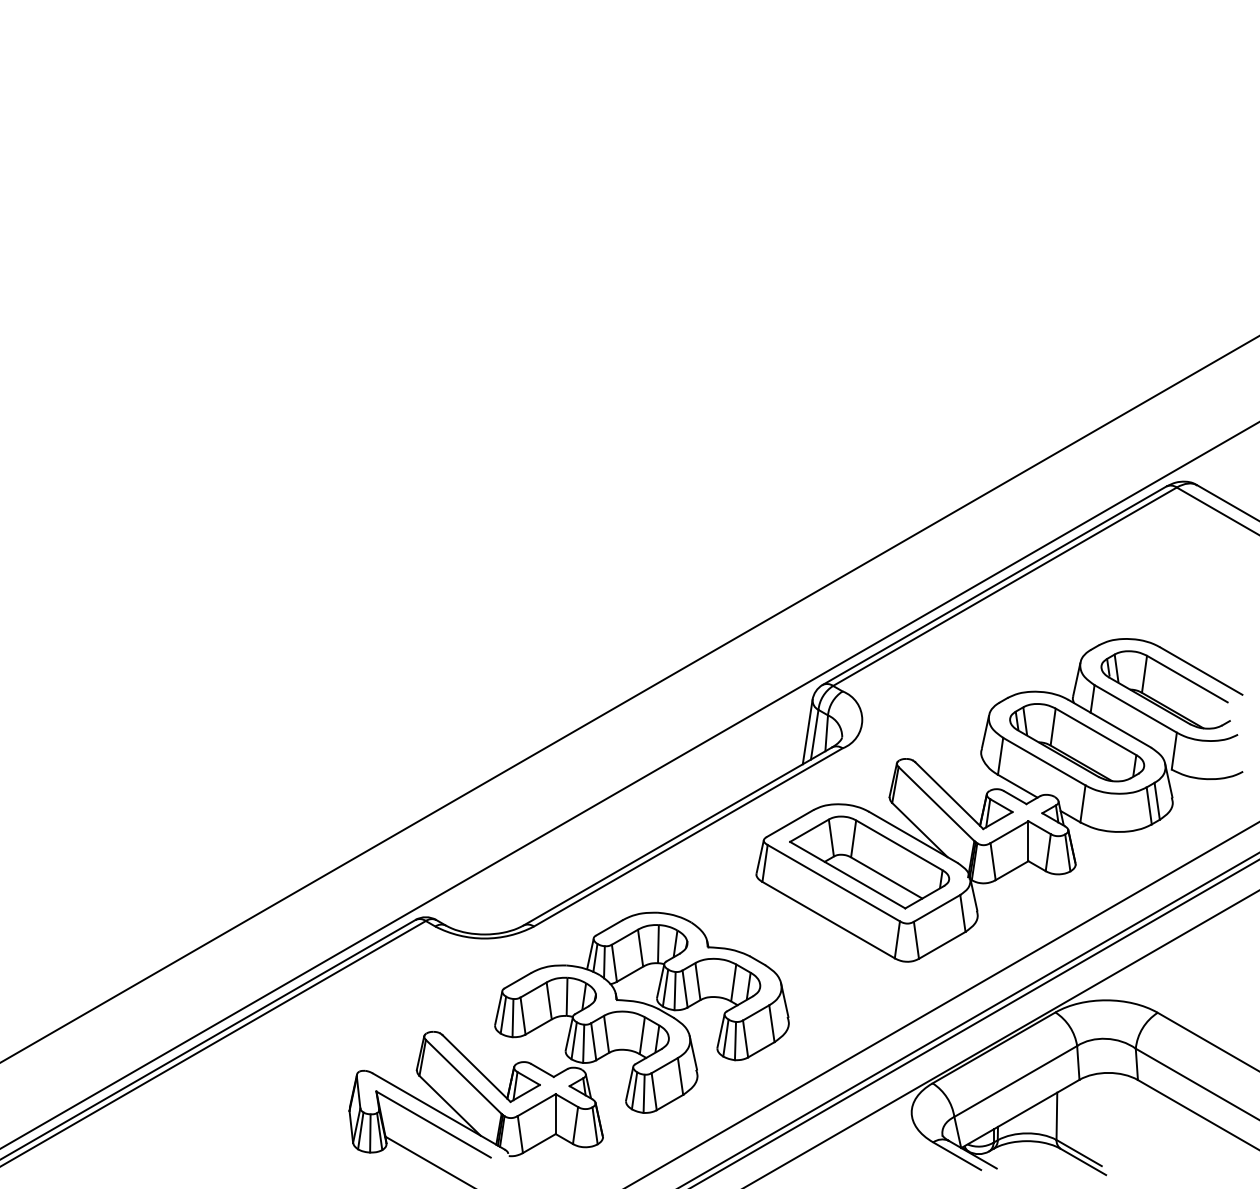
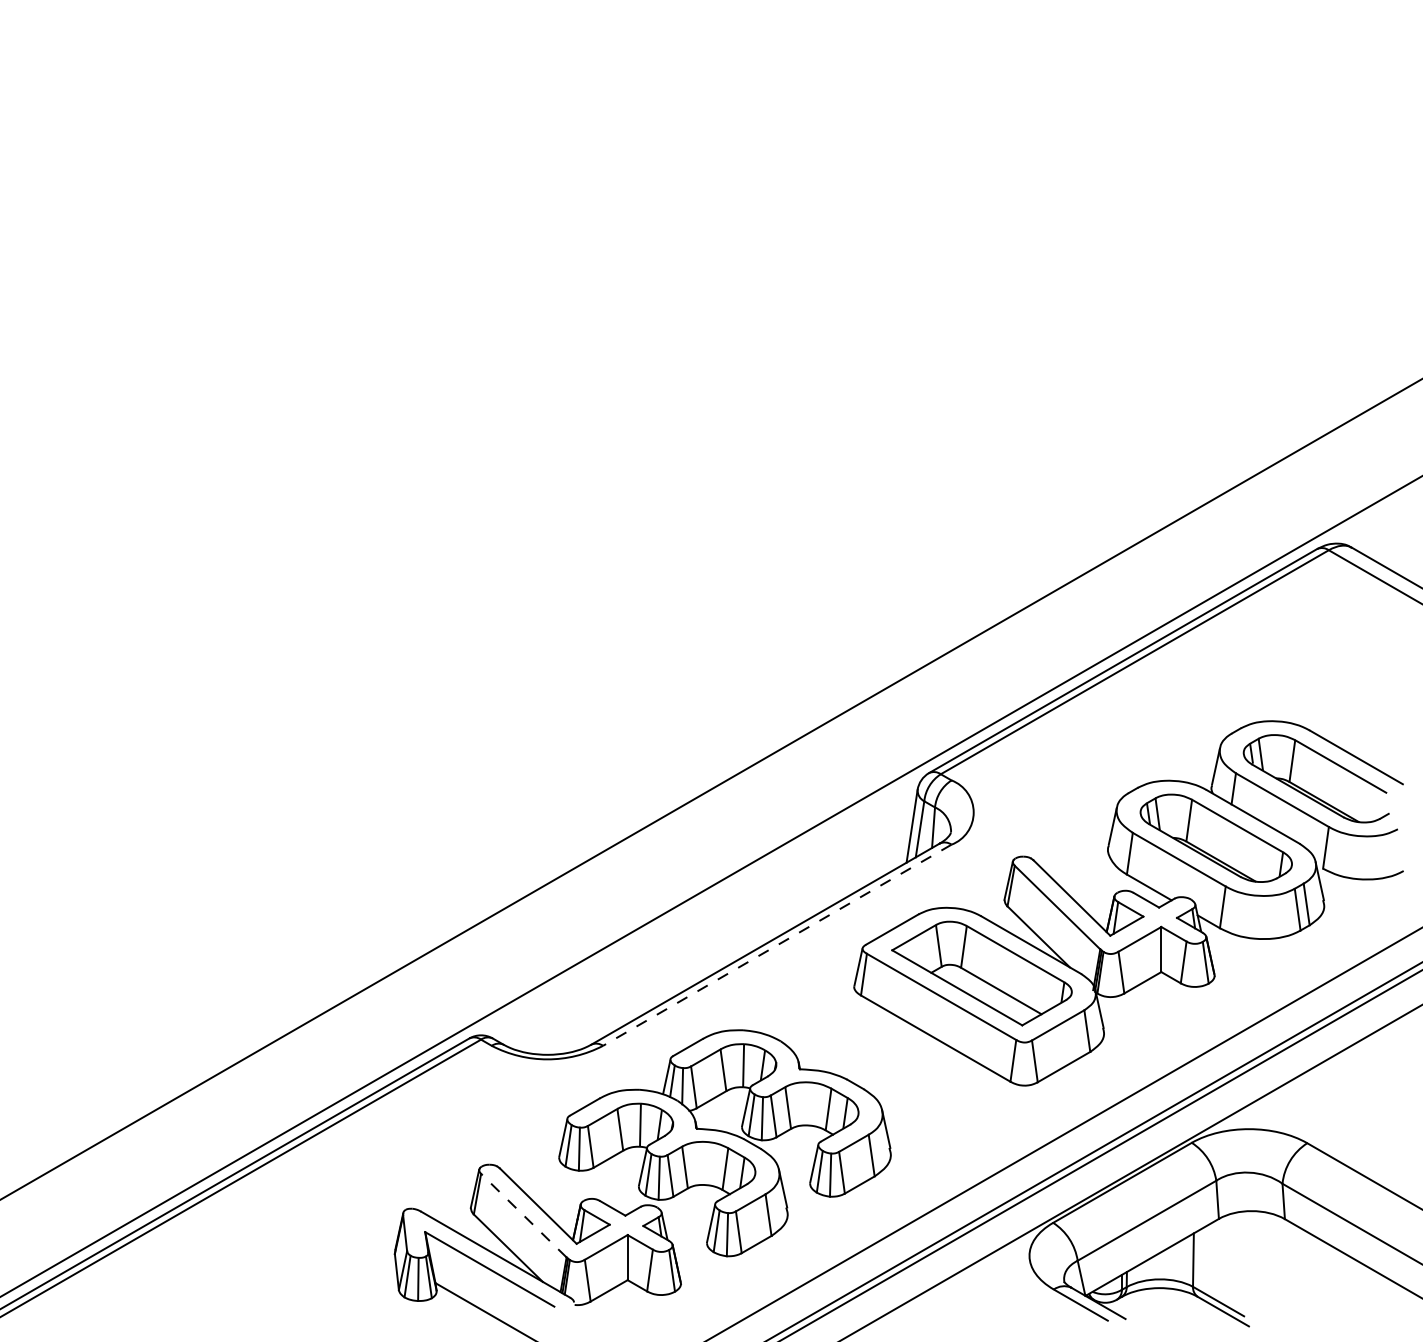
line: (687, 837) -> (776, 945), solid -> dashed
line: (463, 1076) -> (523, 1215), solid -> dashed

